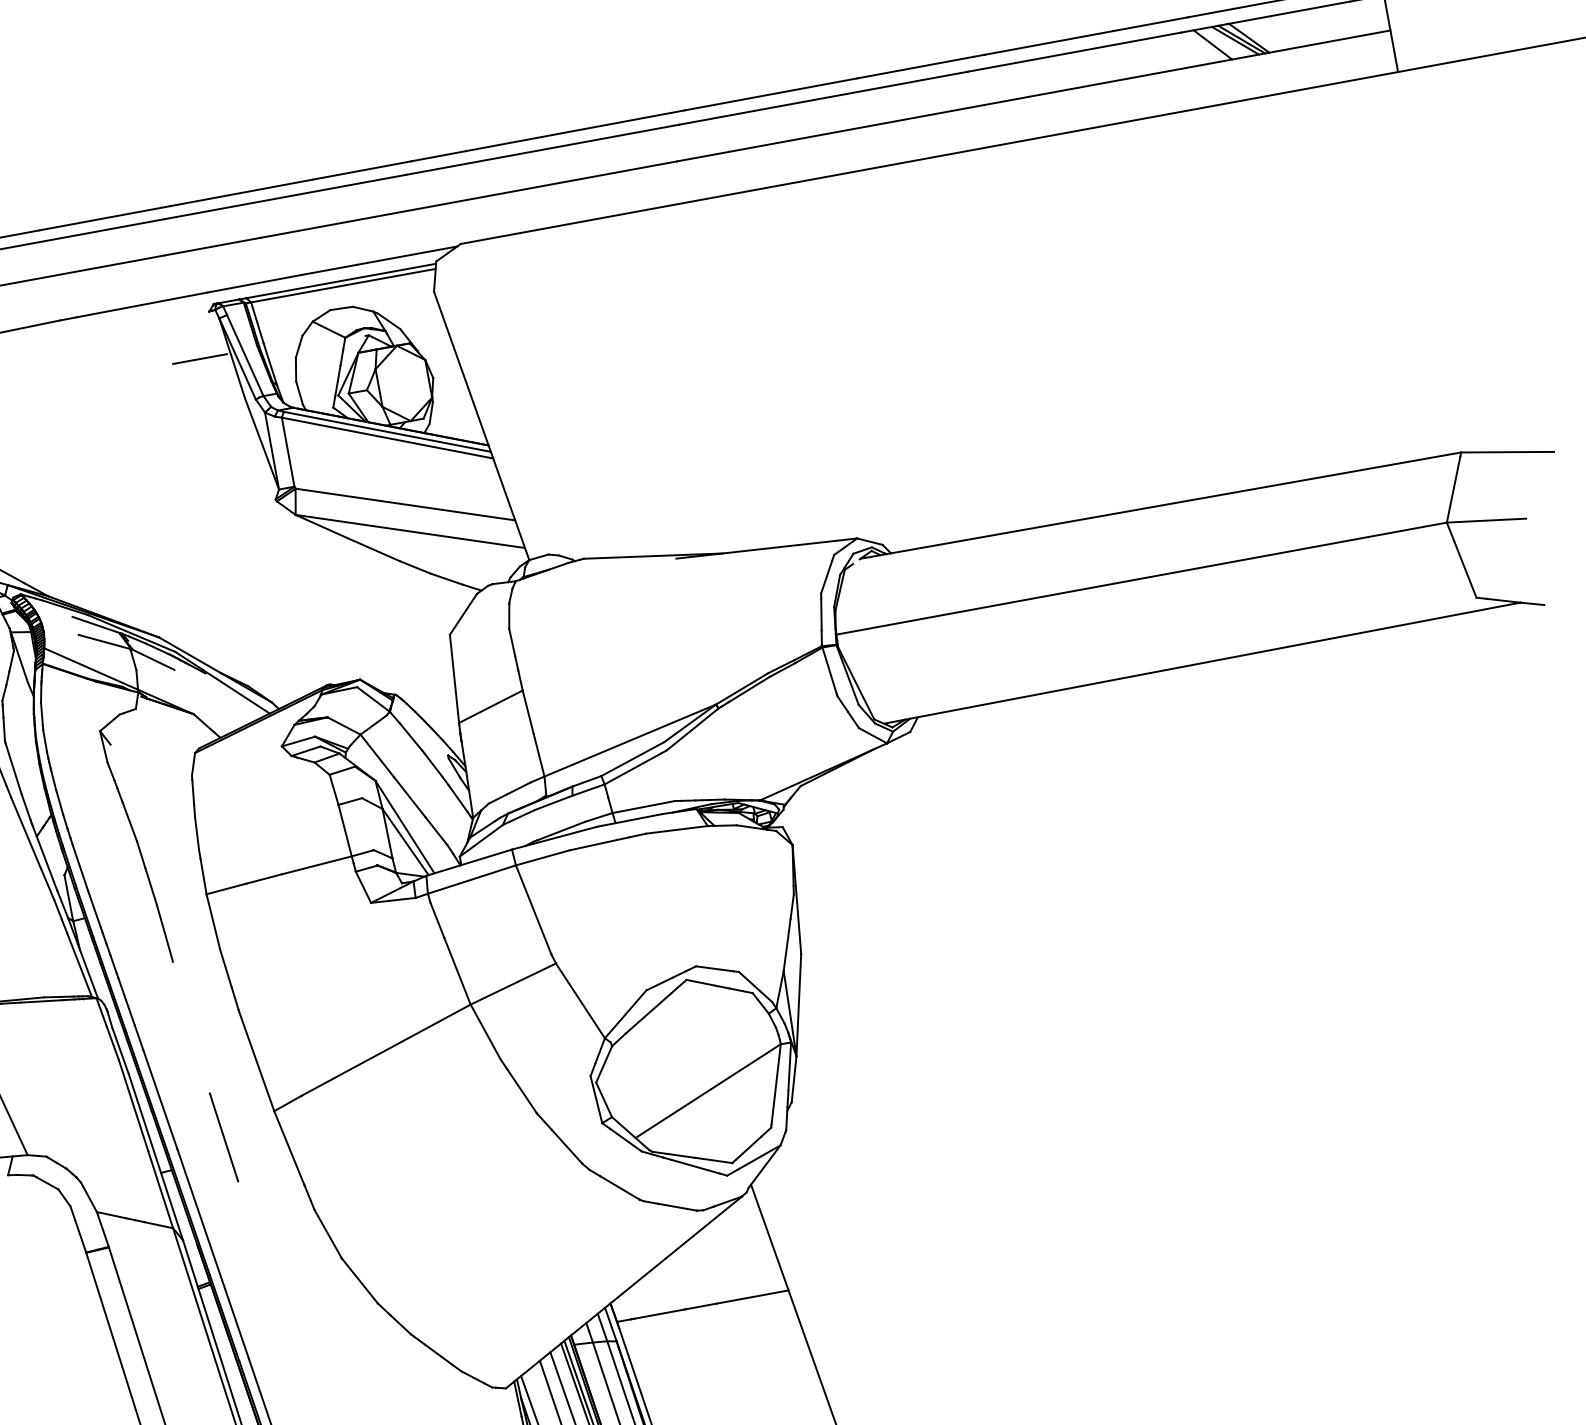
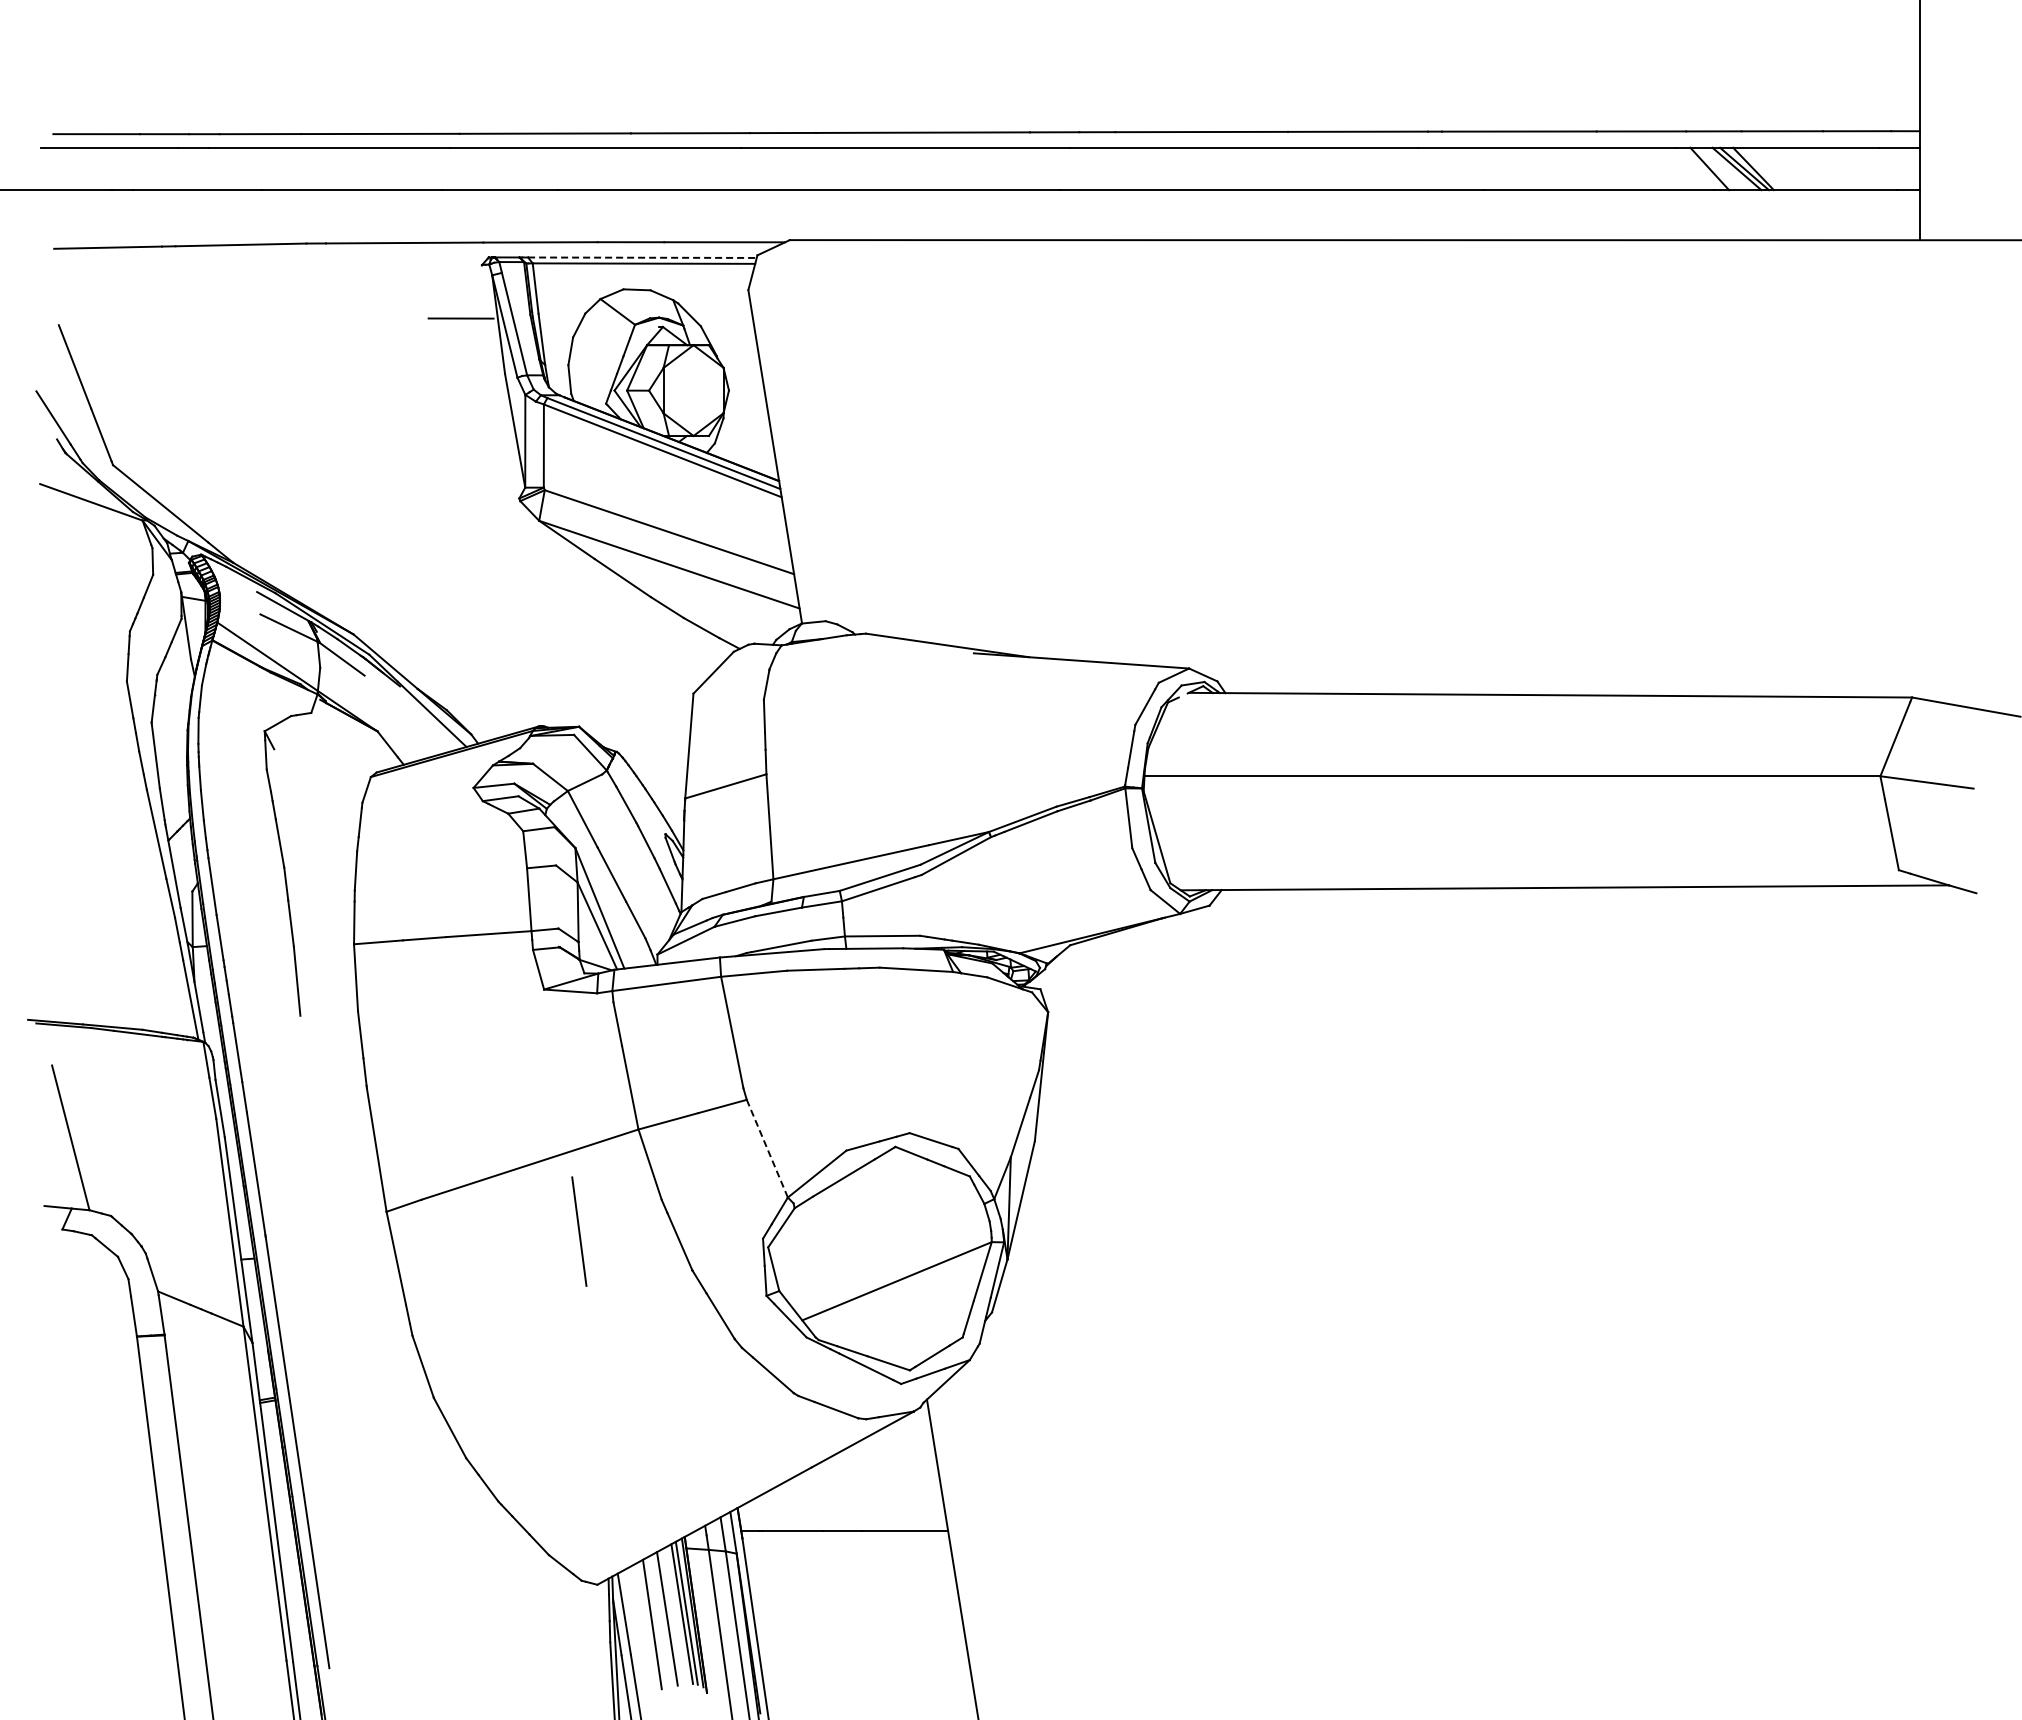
line: (341, 280) -> (642, 257), solid -> dashed
line: (580, 1000) -> (767, 1148), solid -> dashed
line: (224, 1137) -> (579, 1231), moved

